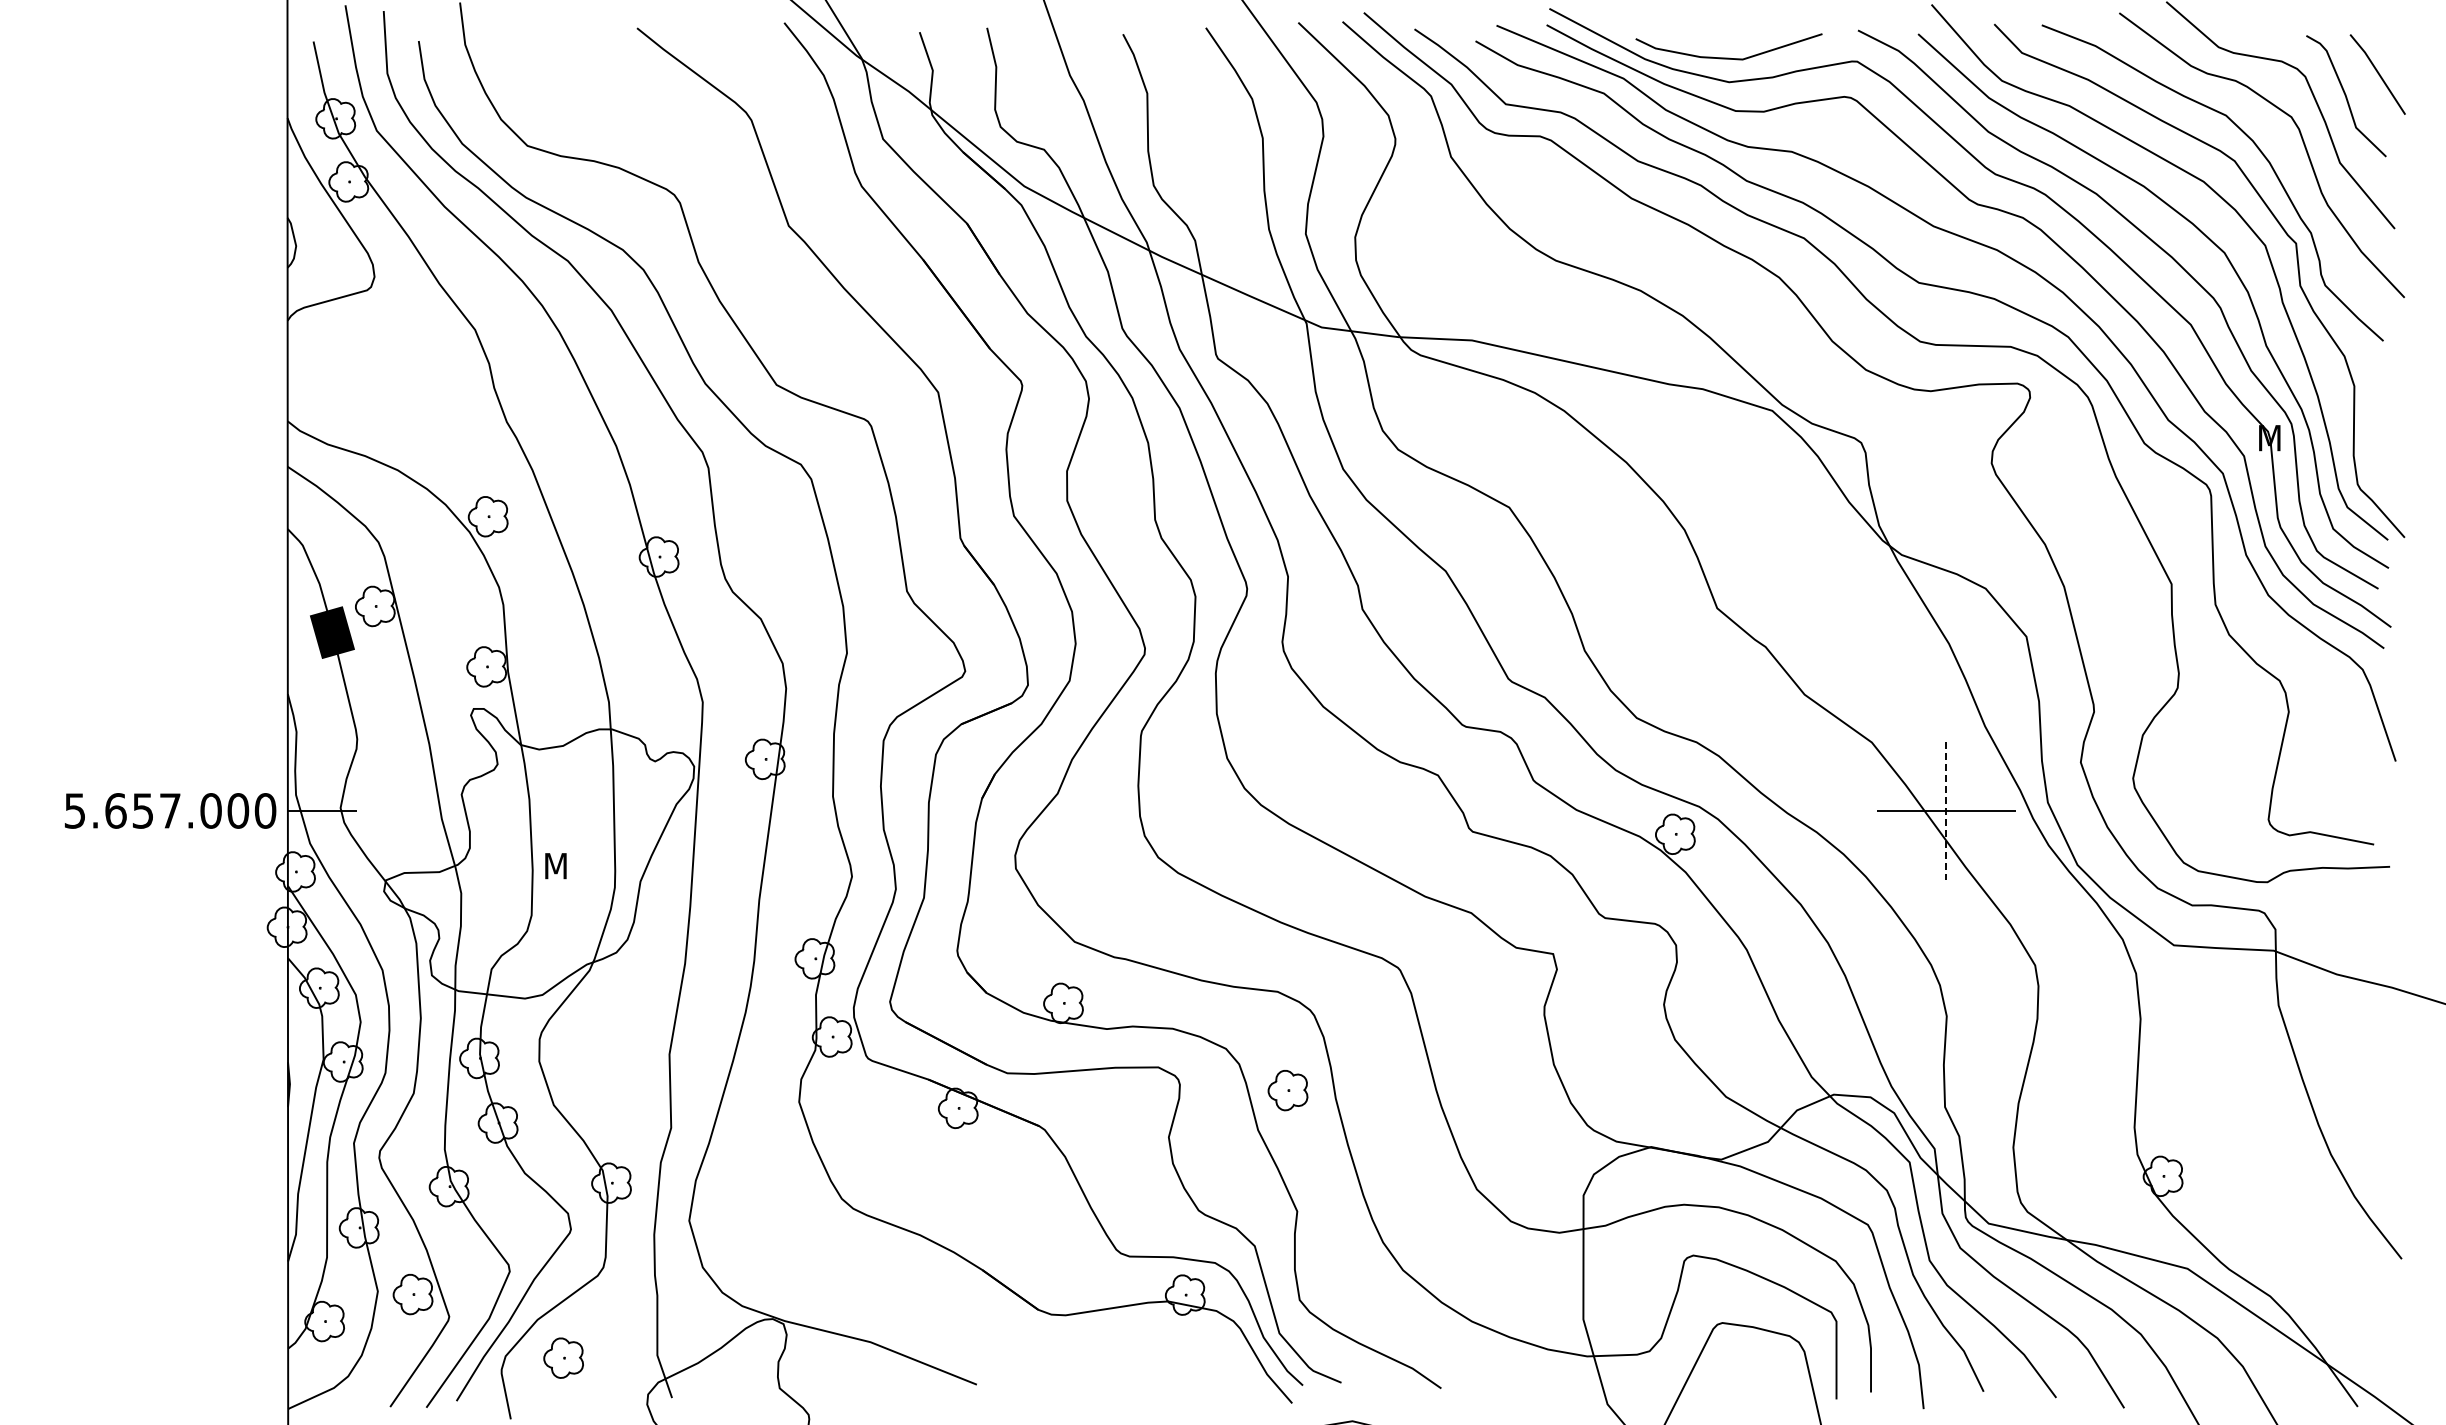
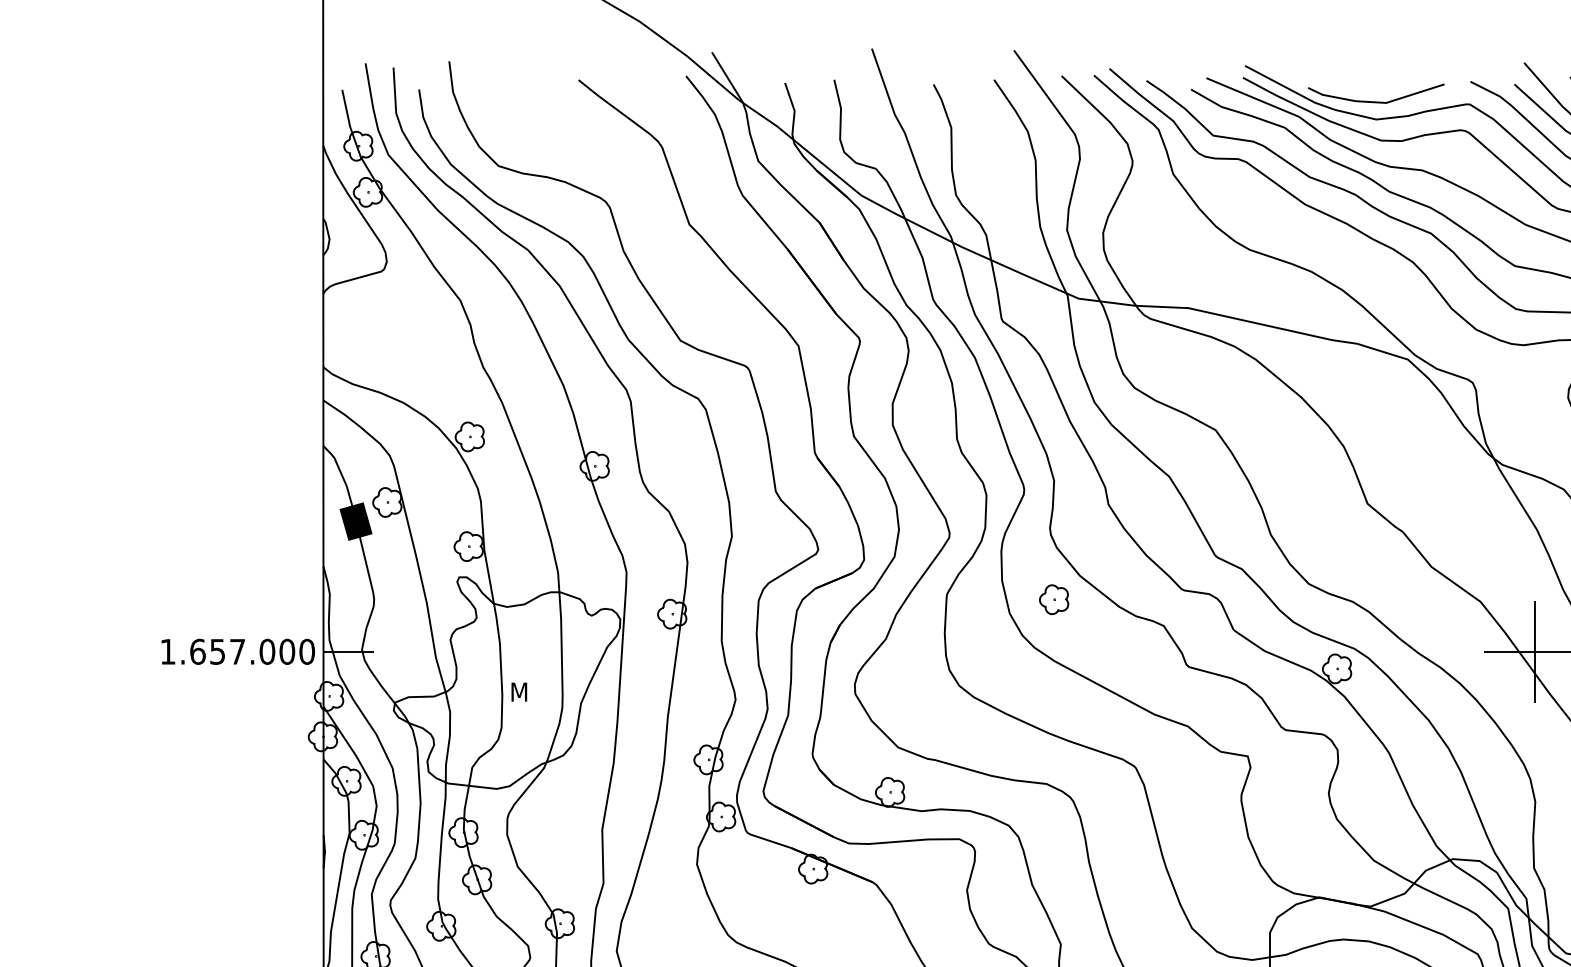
text: (74, 810) -> (167, 651), 5.657.000 -> 1.657.000
line: (1946, 811) -> (1535, 652), dashed -> solid
part: (1287, 1090) -> (1053, 599), moved

